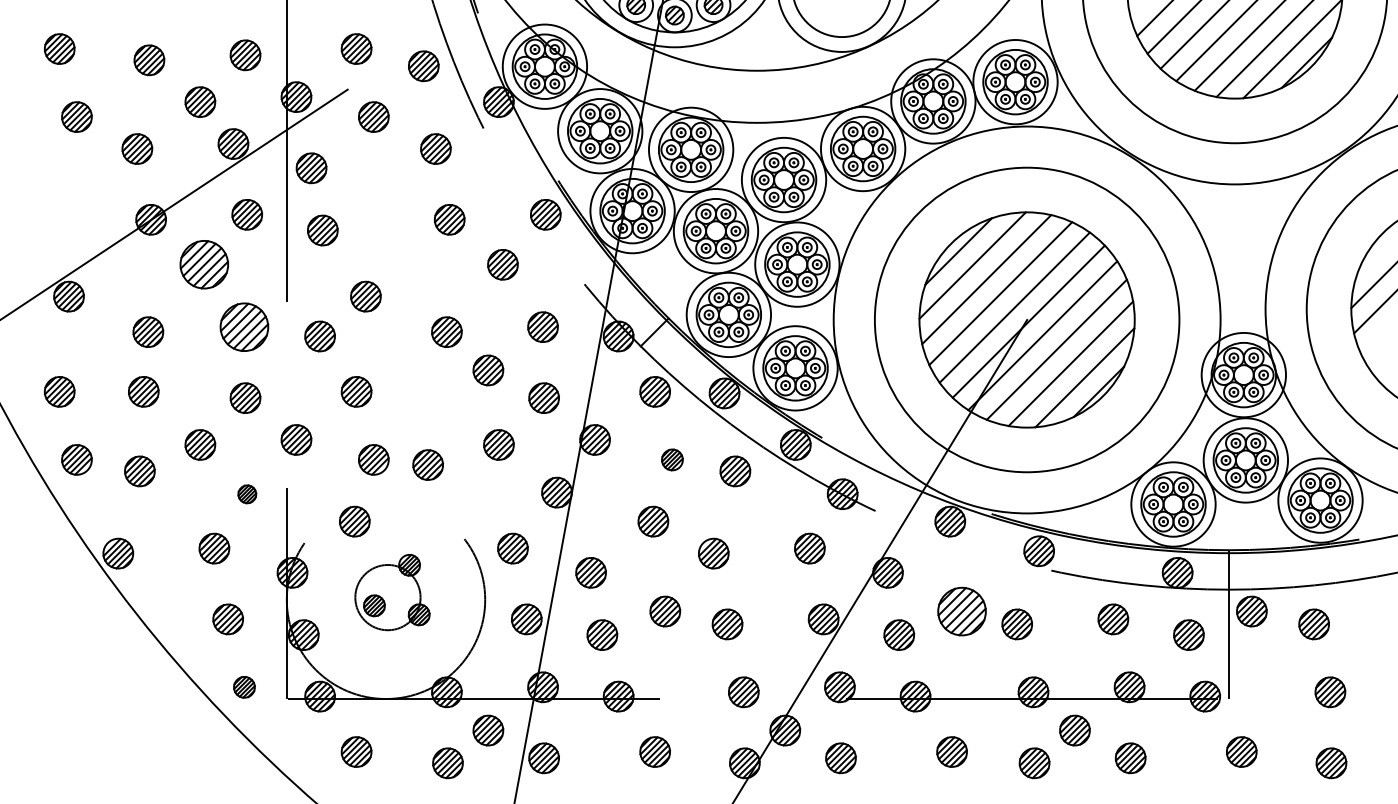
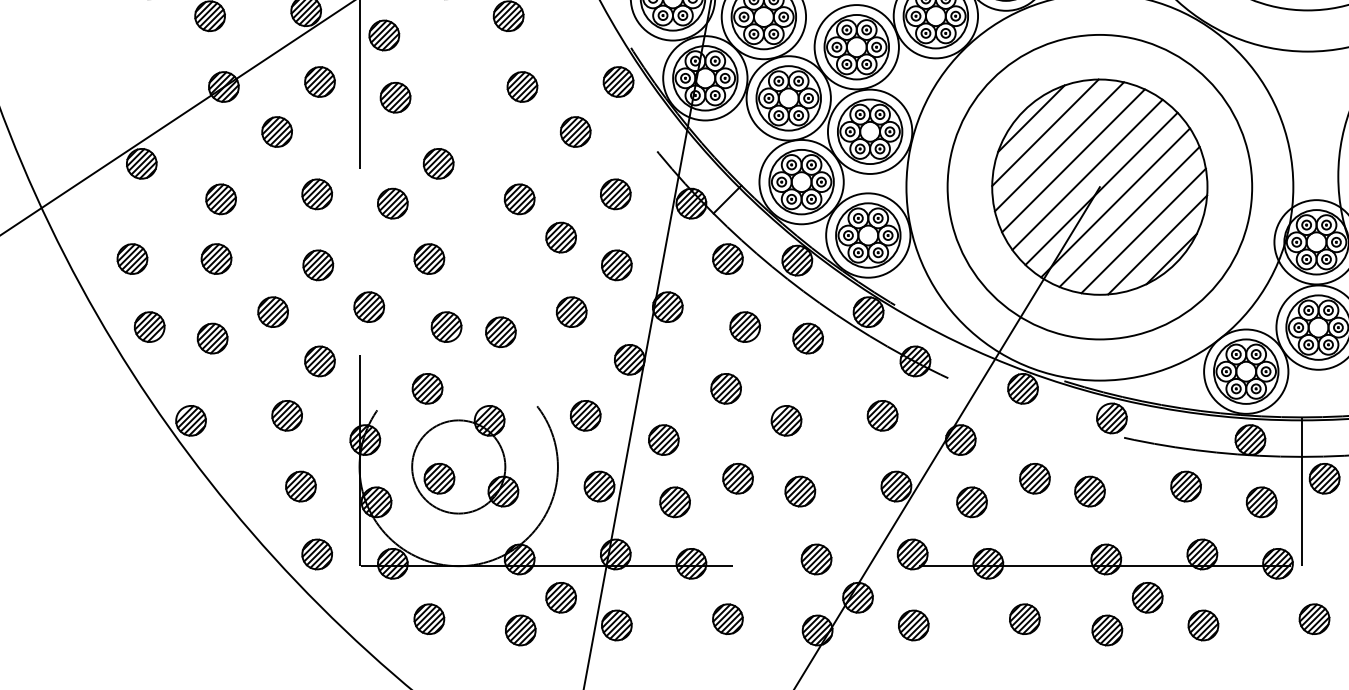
part: (204, 264) -> (277, 131), size x0.62
part: (244, 326) -> (317, 193), size x0.62
part: (672, 459) -> (745, 326), size x1.43
part: (247, 494) -> (320, 361), size x1.67
part: (392, 592) -> (465, 459), size x1.43
part: (962, 611) -> (1035, 478), size x0.62
part: (244, 687) -> (317, 554), size x1.43

